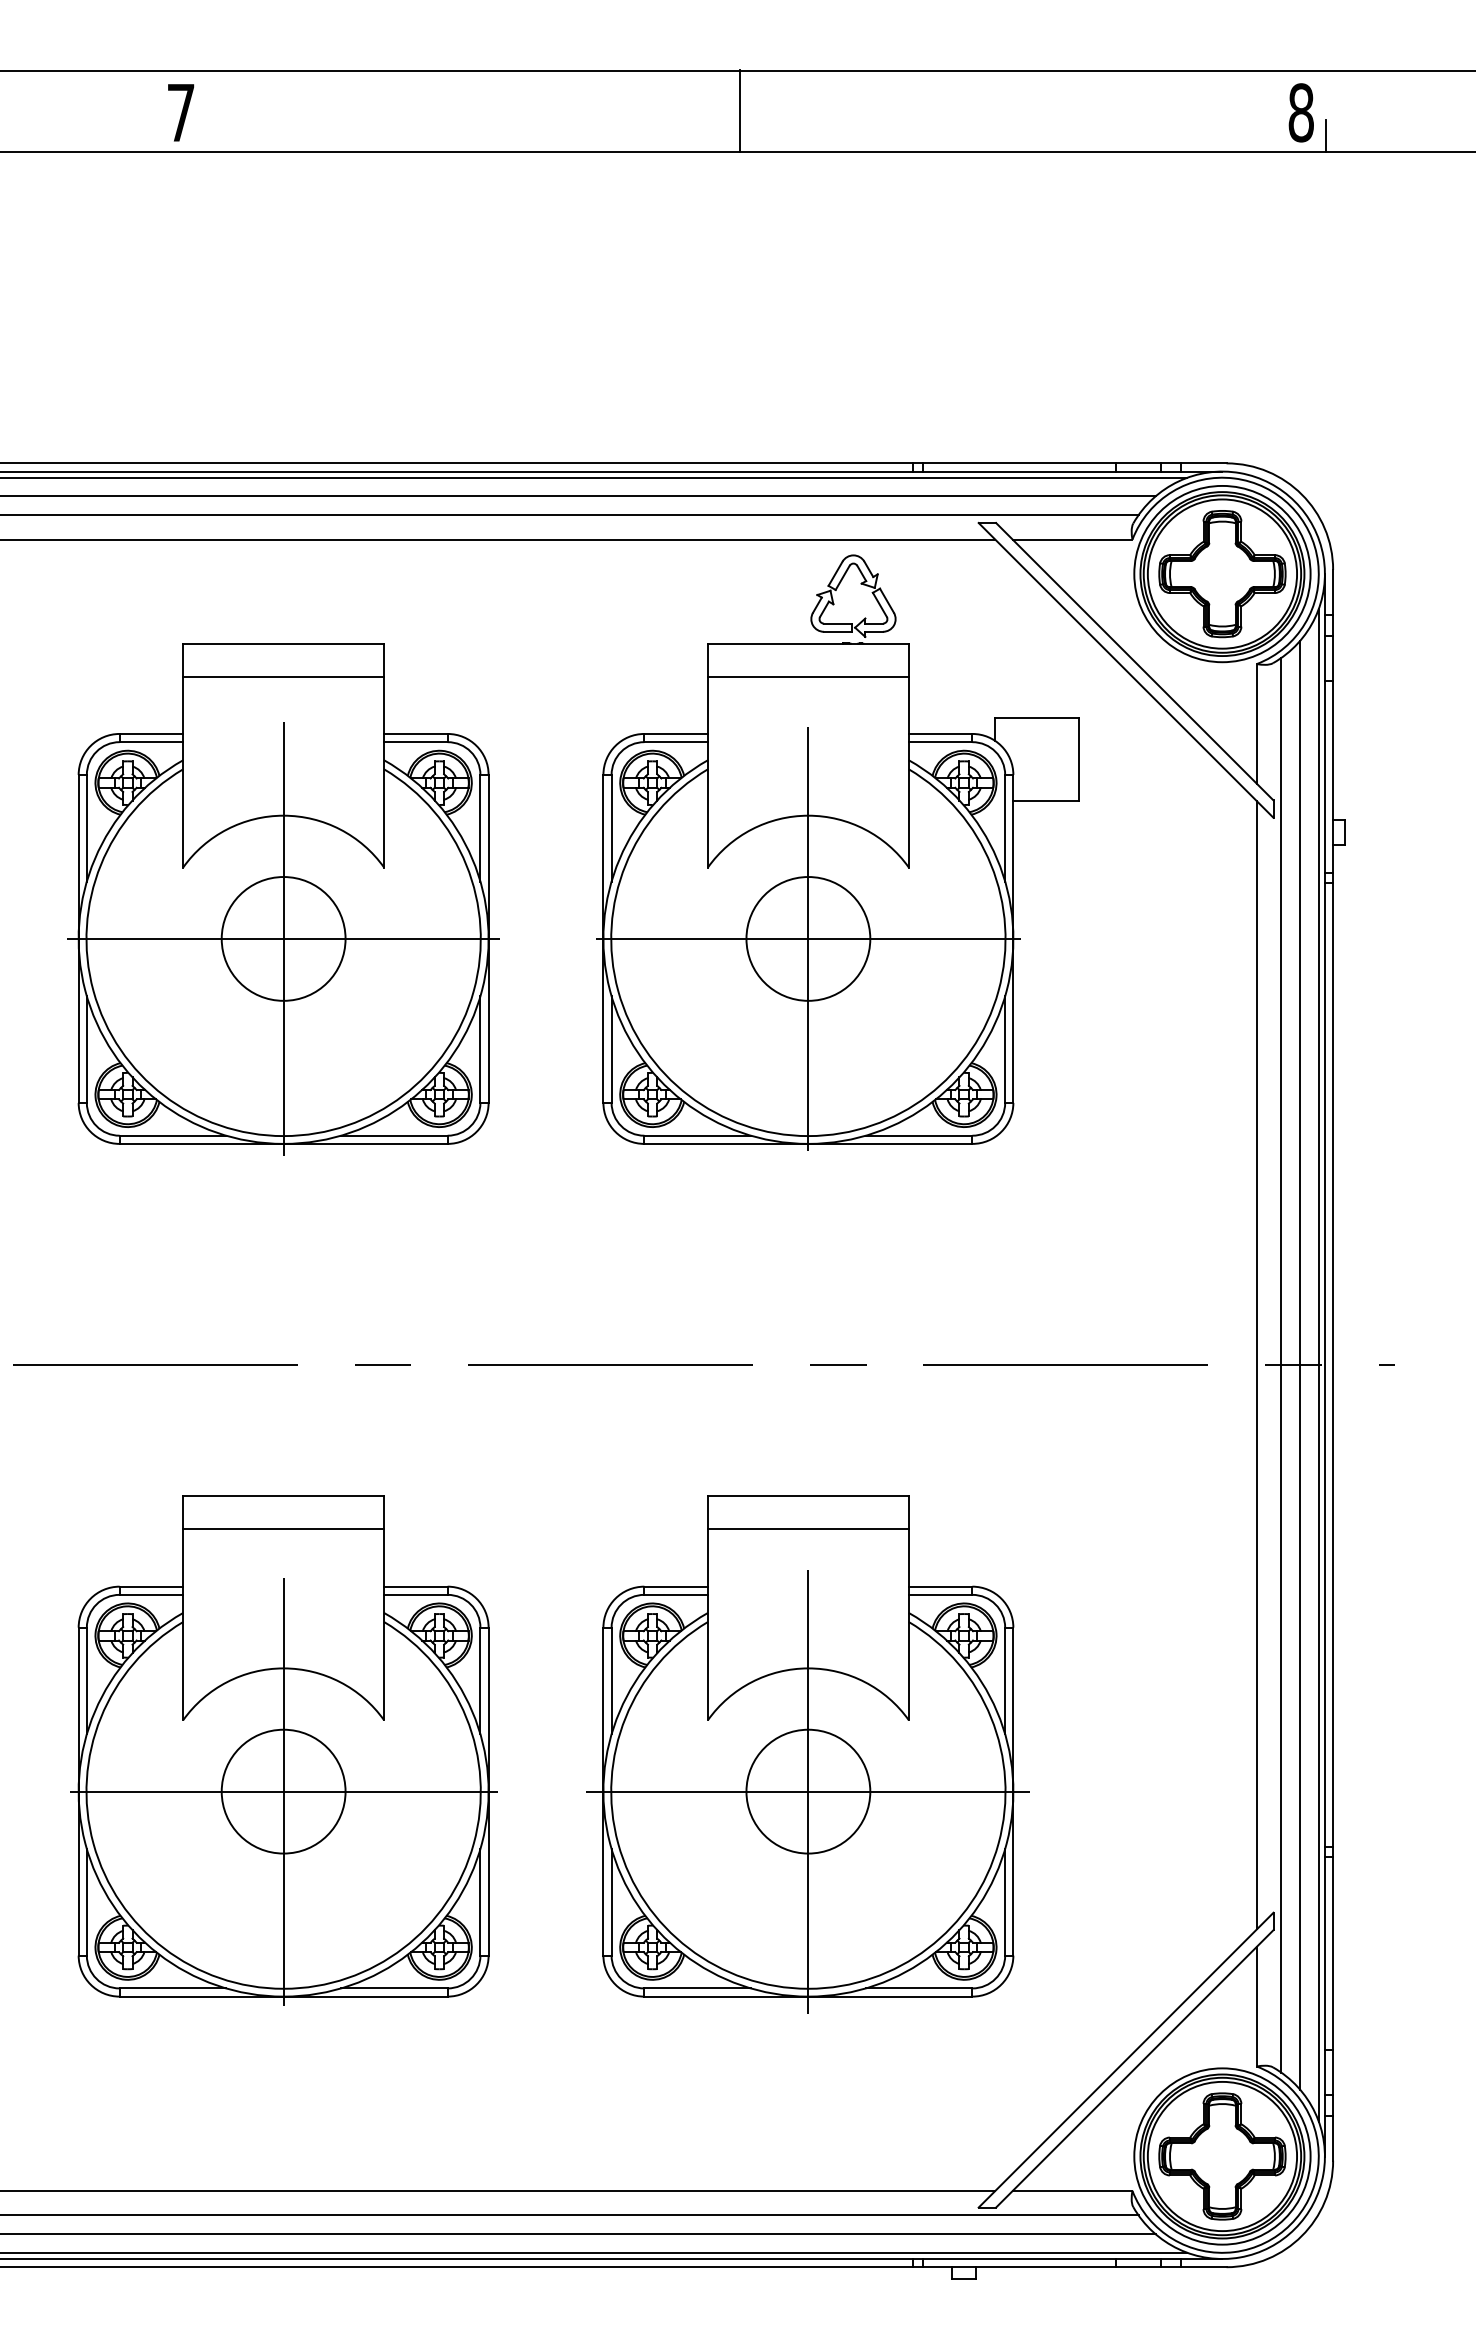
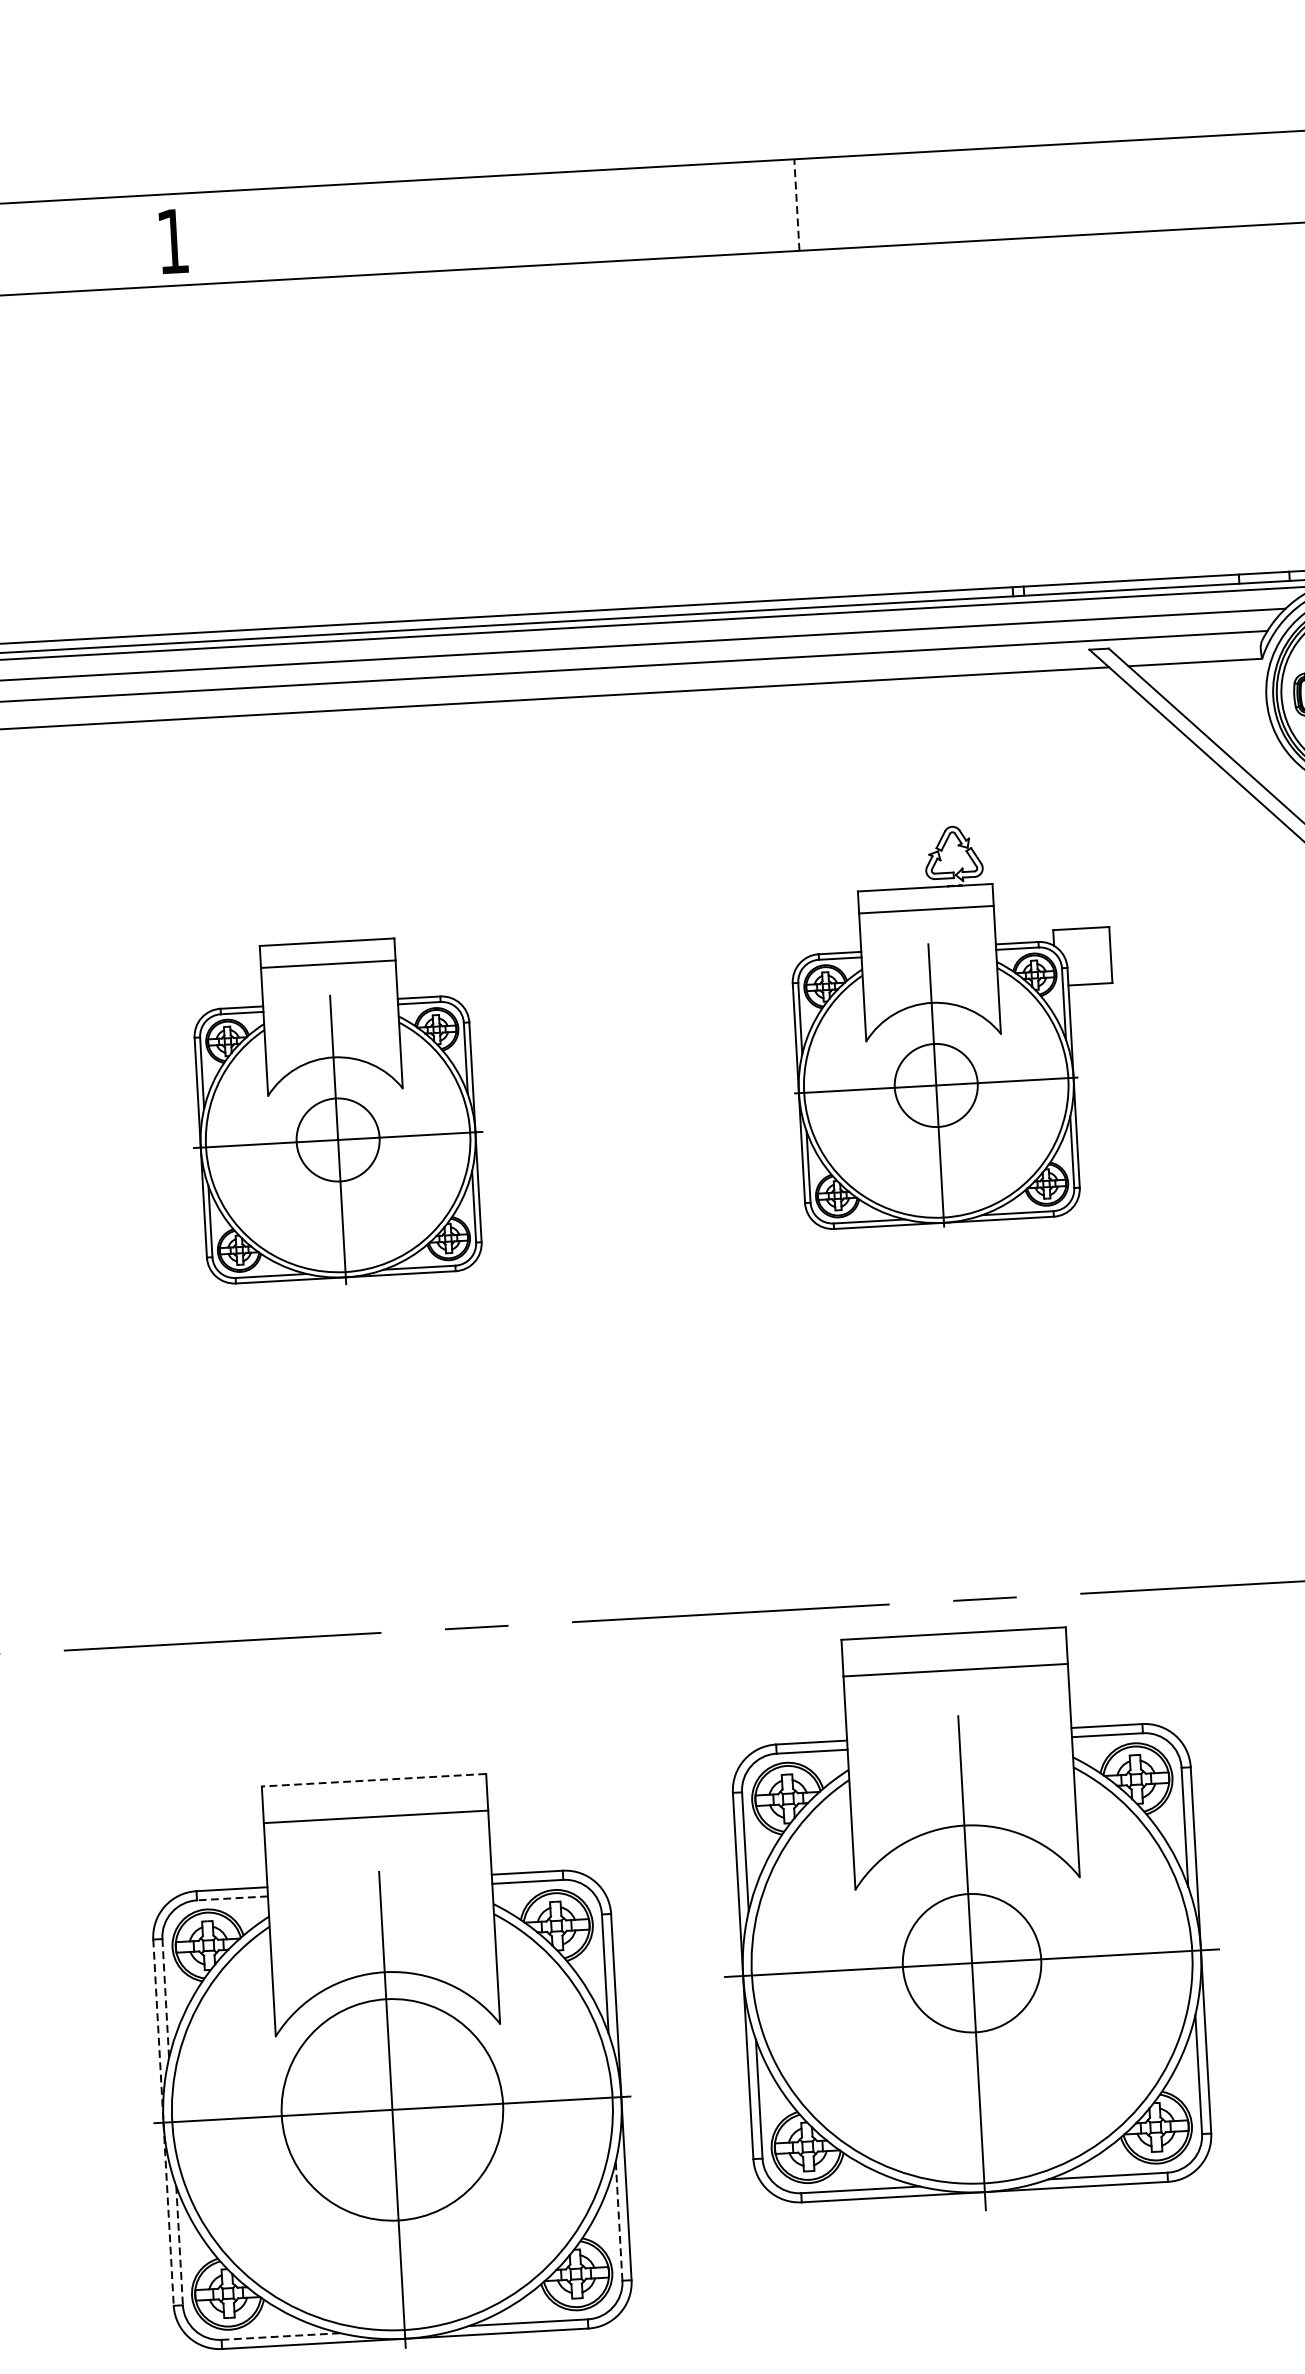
line: (739, 111) -> (796, 205), solid -> dashed
text: (181, 112) -> (173, 241), 7 -> 1
part: (837, 852) -> (952, 1026), size x0.6
part: (283, 899) -> (336, 1113), size x0.6
line: (283, 1496) -> (373, 1780), solid -> dashed
line: (151, 1594) -> (232, 1897), solid -> dashed
line: (86, 1681) -> (165, 1999), solid -> dashed
part: (807, 1754) -> (968, 1921), moved
line: (78, 1791) -> (163, 2122), solid -> dashed
circle: (283, 1791) -> (392, 2109), size x1.6
line: (480, 1901) -> (619, 2220), solid -> dashed
line: (86, 1902) -> (179, 2245), solid -> dashed
line: (173, 1988) -> (281, 2336), solid -> dashed

